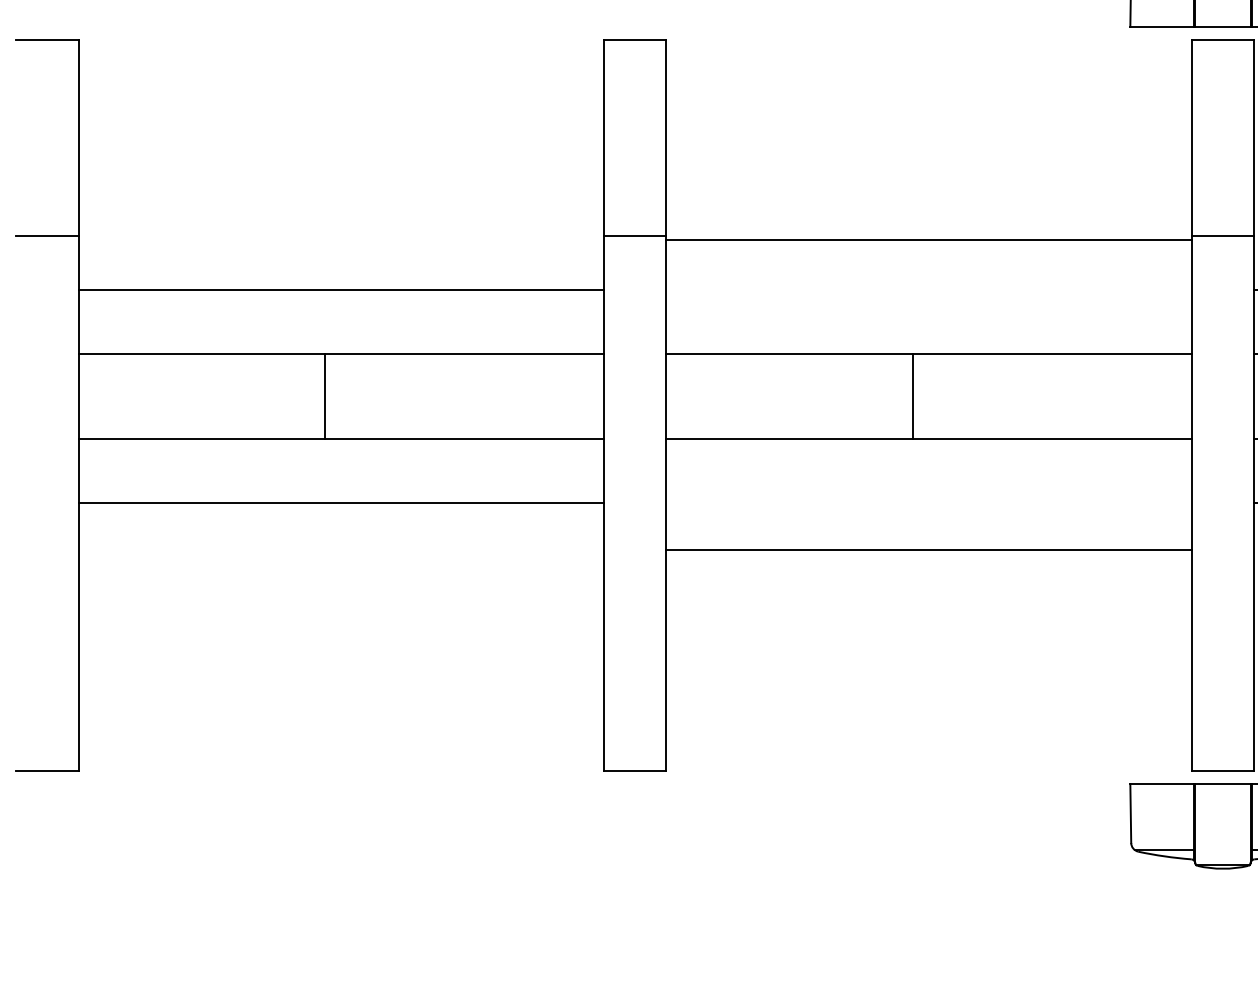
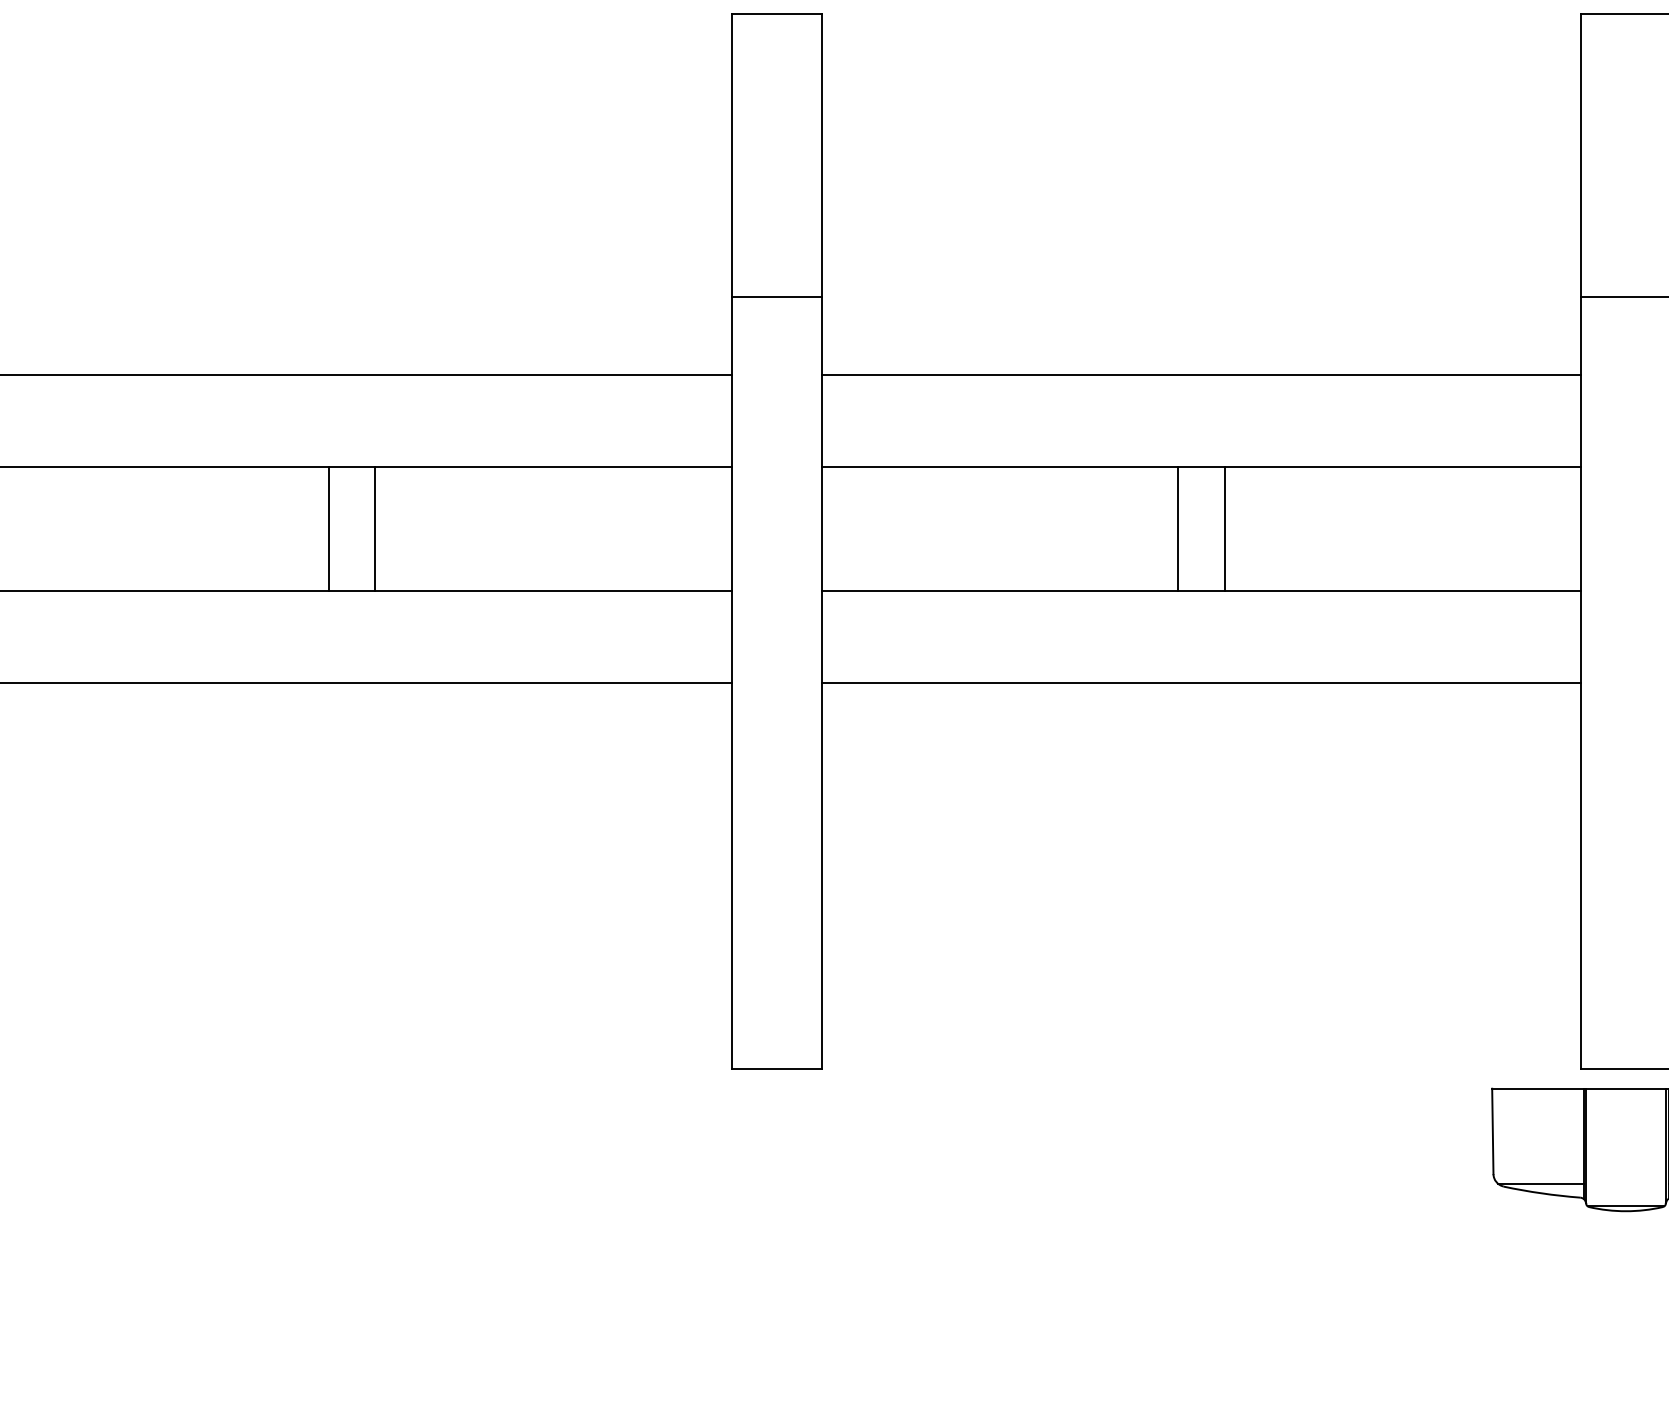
line: (928, 239) -> (1200, 374), moved
line: (357, 396) -> (375, 528), added
line: (945, 396) -> (1225, 528), added
line: (928, 550) -> (1200, 683), moved

